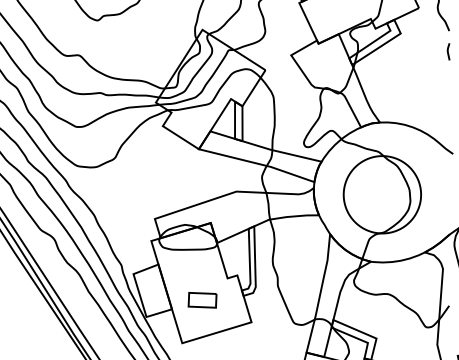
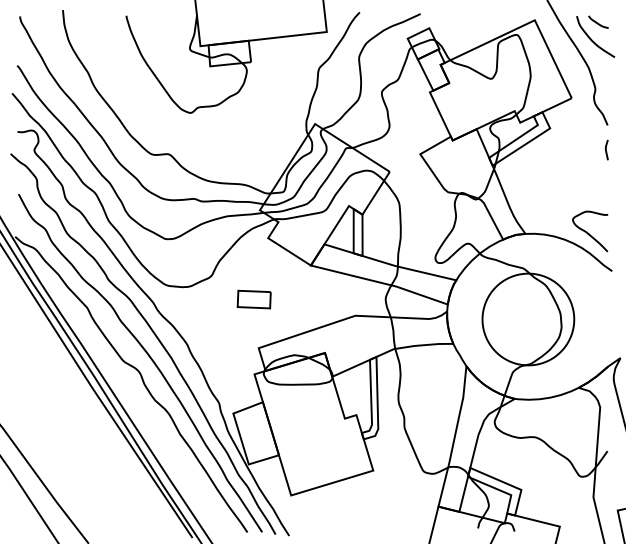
curve: (433, 121) -> (588, 232), added
part: (201, 300) -> (253, 299), moved

